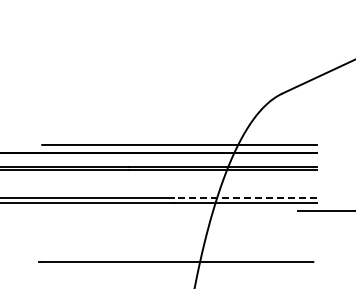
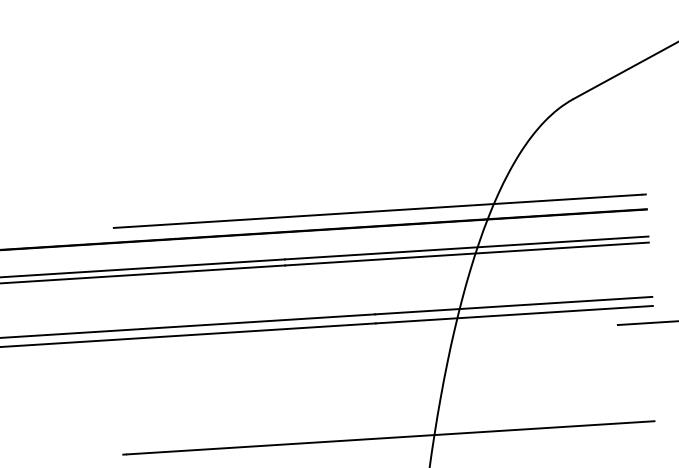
line: (245, 197) -> (514, 304), dashed -> solid

